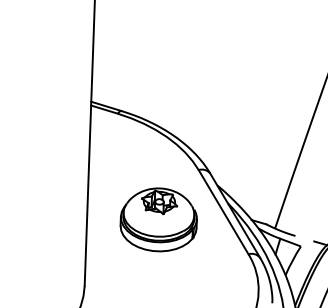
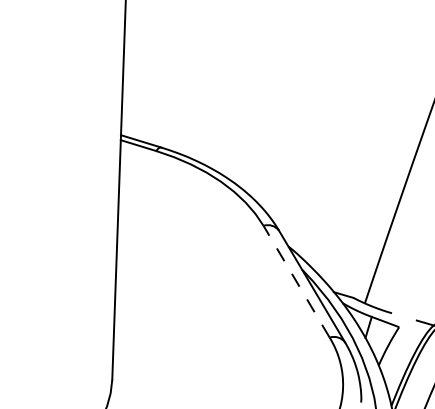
line: (223, 212) -> (296, 281), solid -> dashed
part: (158, 219) -> (210, 291), removed

